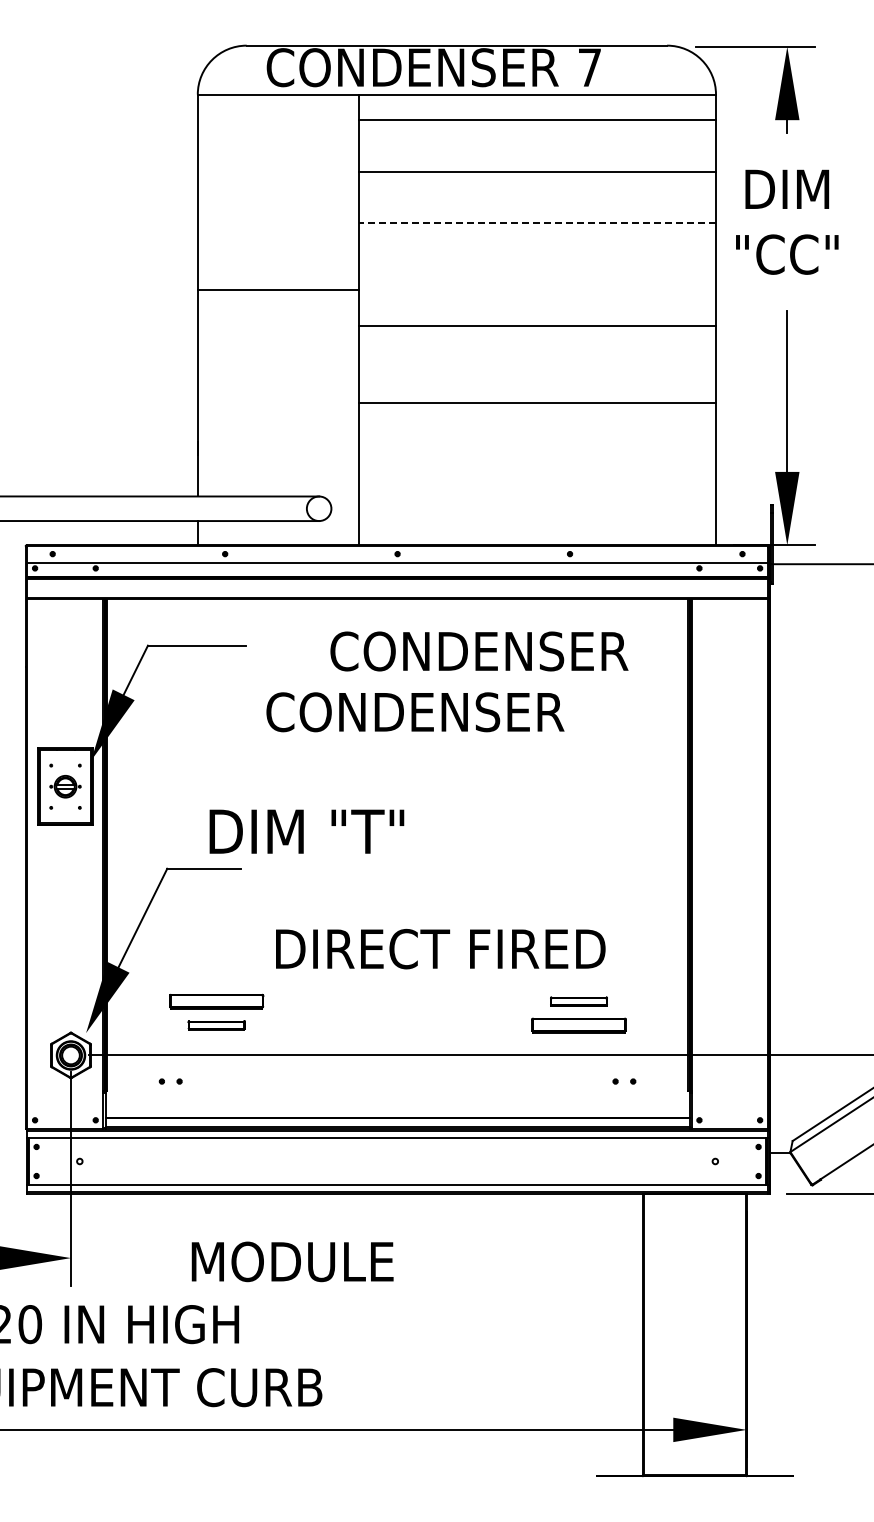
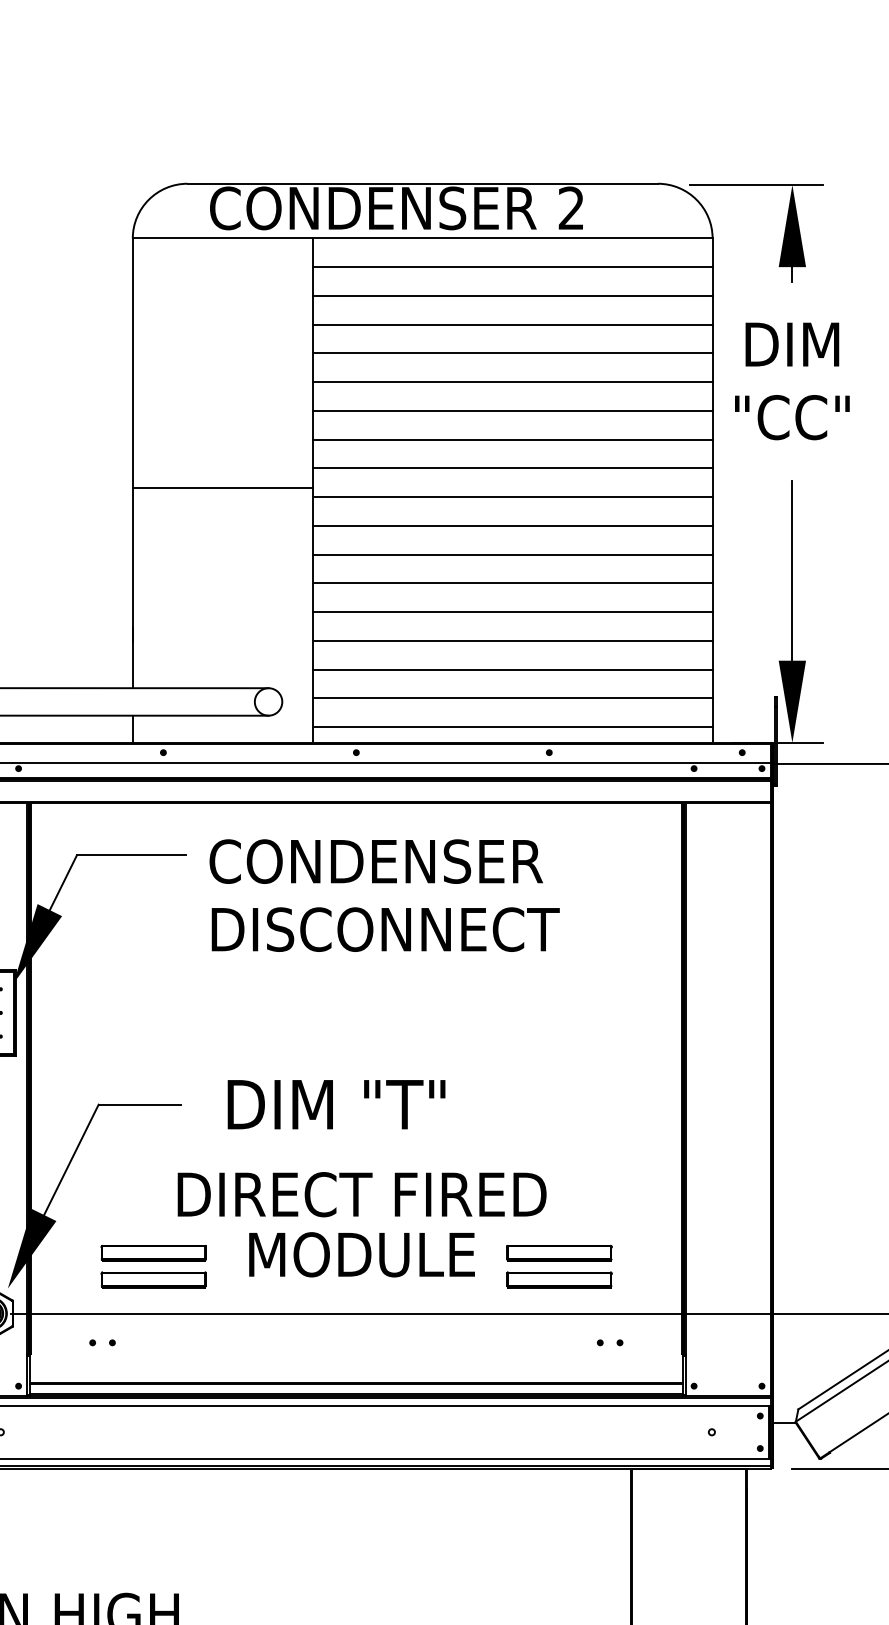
text: (589, 67) -> (571, 208), 7 -> 2
line: (537, 145) -> (512, 295), added
line: (537, 197) -> (512, 353), added
line: (537, 223) -> (512, 382), dashed -> solid
line: (537, 248) -> (512, 410), added
line: (537, 274) -> (512, 439), added
line: (277, 290) -> (221, 487), moved
line: (537, 300) -> (512, 468), added
line: (537, 351) -> (512, 525), added
line: (537, 377) -> (512, 555), added
line: (537, 428) -> (512, 612), added
line: (537, 454) -> (512, 641), added
line: (537, 479) -> (512, 669), added
line: (537, 505) -> (512, 698), added
line: (537, 531) -> (512, 727), added
text: (479, 651) -> (376, 861), moved
text: (422, 712) -> (384, 929), CONDENSER -> DISCONNECT
text: (306, 831) -> (336, 1104), moved
text: (440, 949) -> (361, 1195), moved
part: (578, 1001) -> (558, 1253), size x1.67
part: (216, 1025) -> (153, 1280), size x1.67
text: (292, 1261) -> (361, 1254), moved

